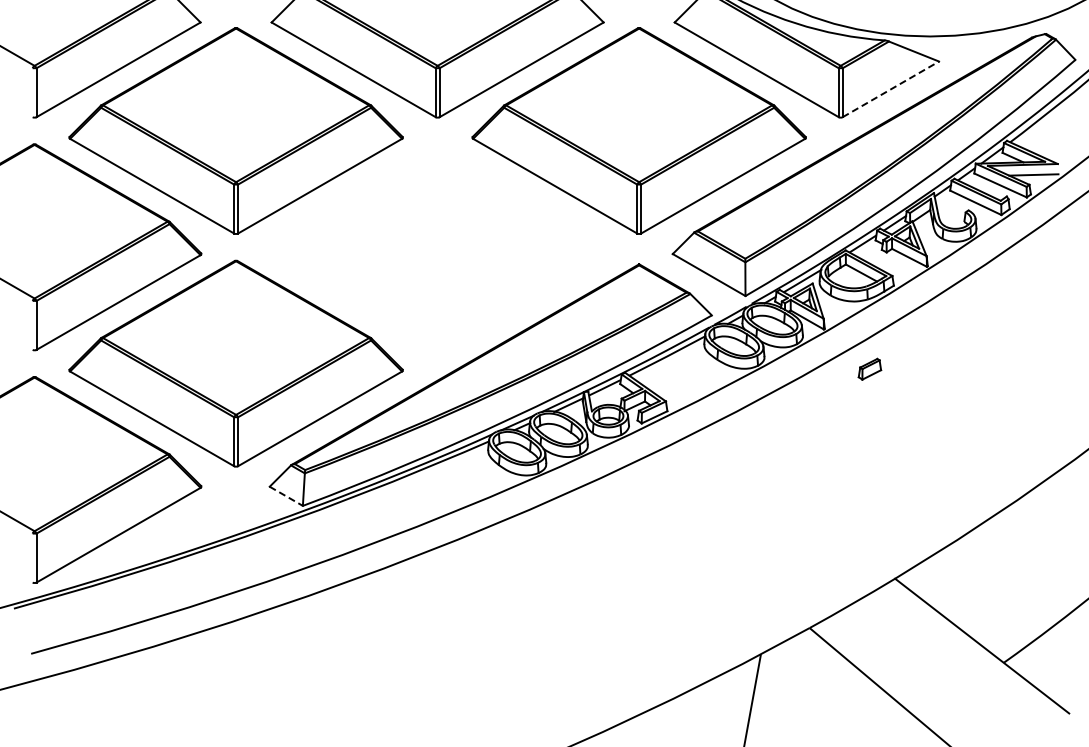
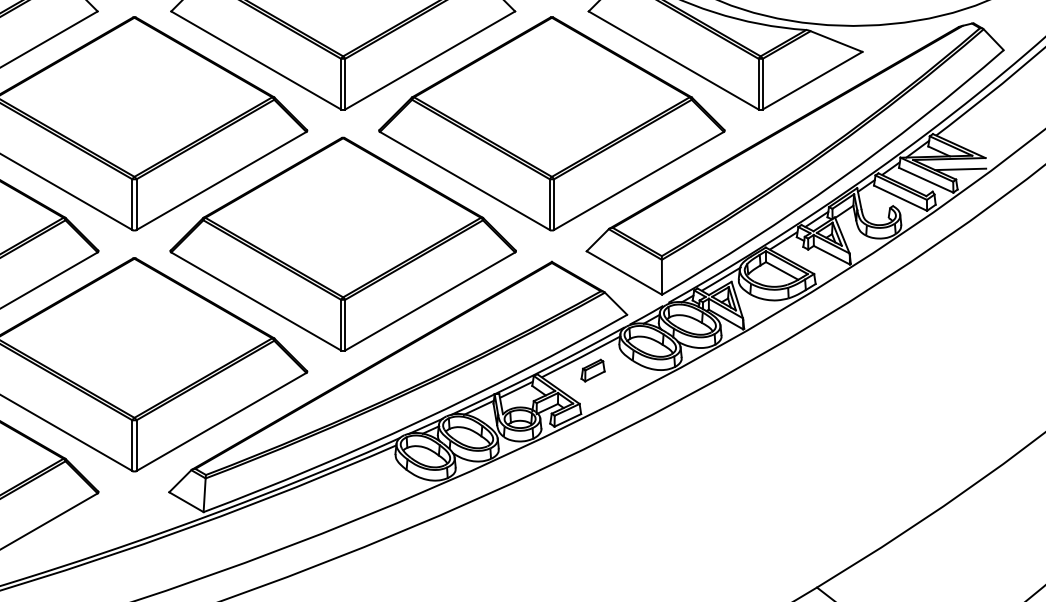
line: (890, 89) -> (812, 80), dashed -> solid
part: (437, 247) -> (343, 244), added
part: (869, 368) -> (592, 369), moved
line: (286, 496) -> (186, 502), dashed -> solid

